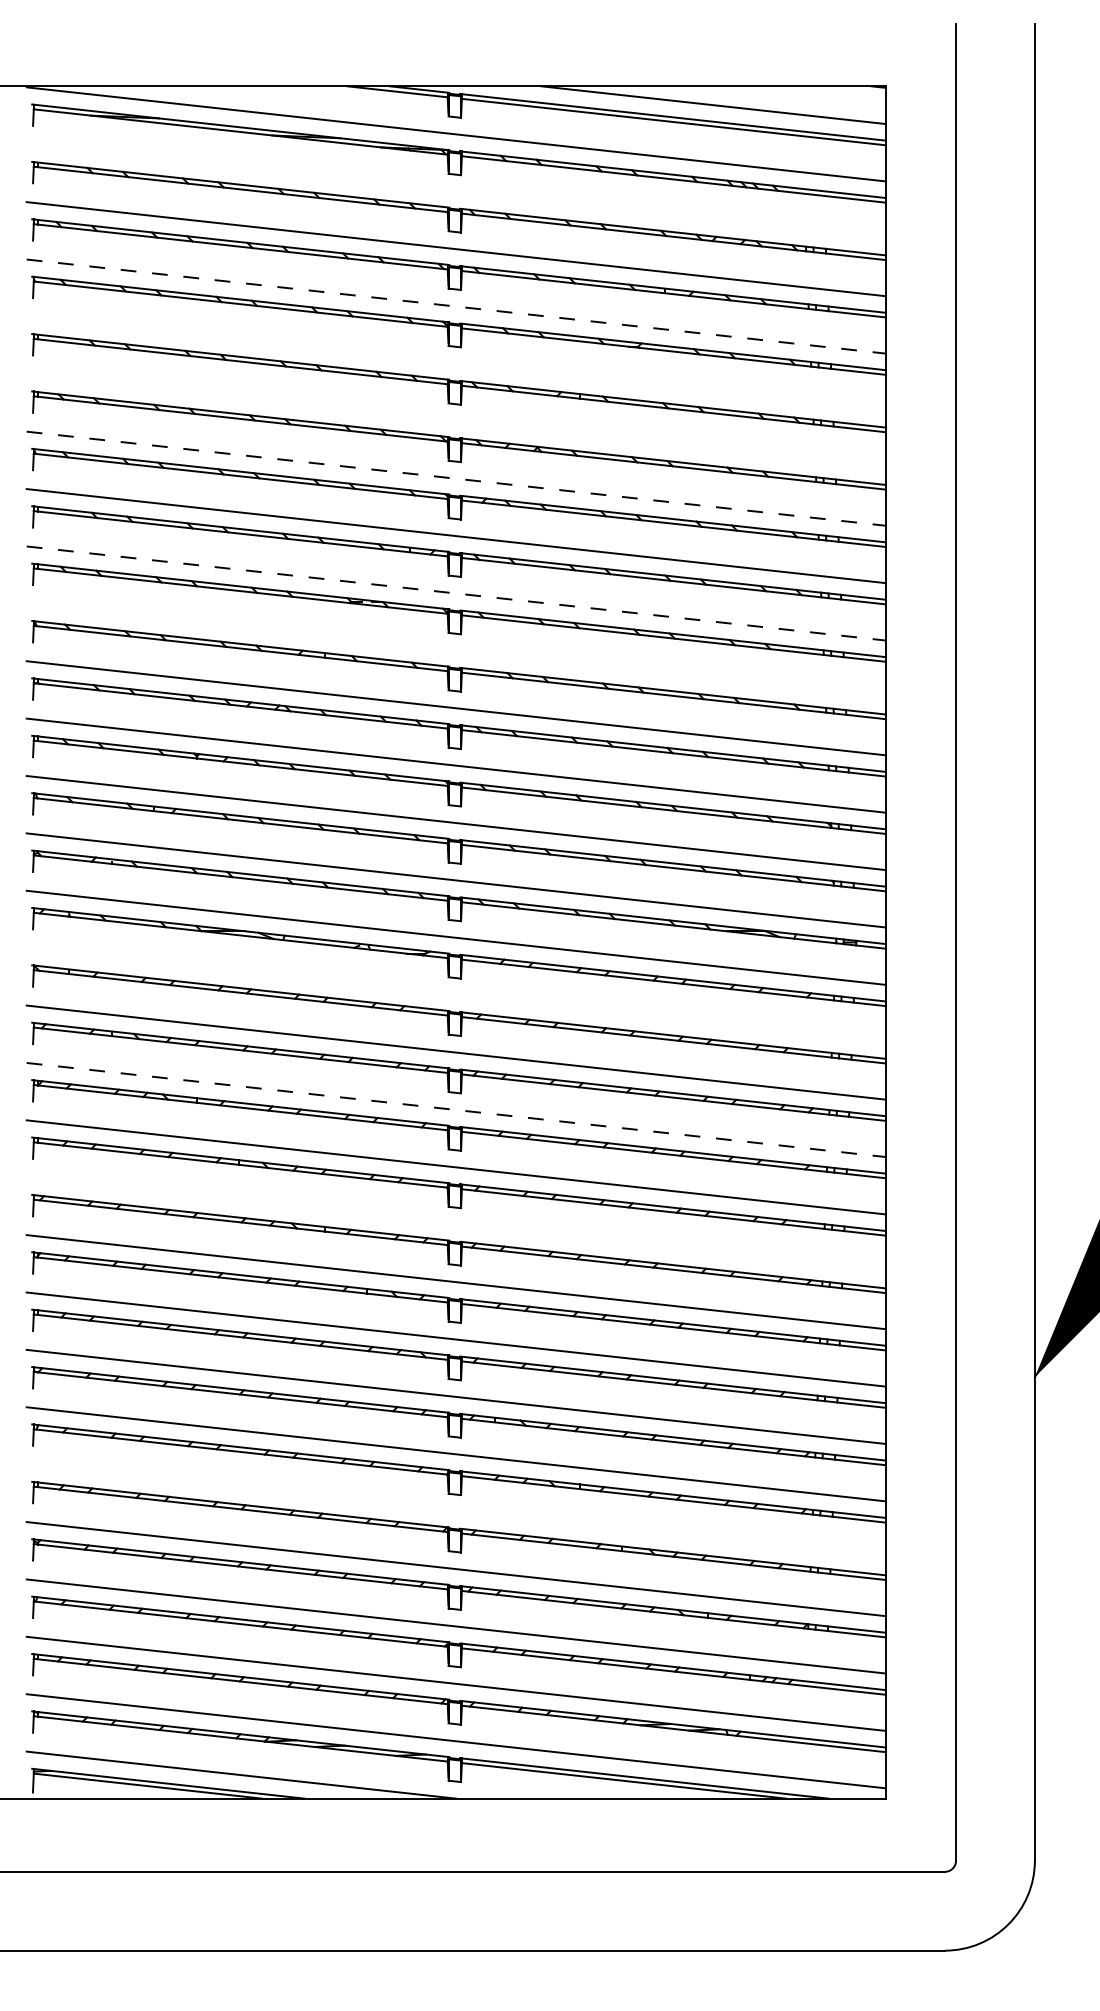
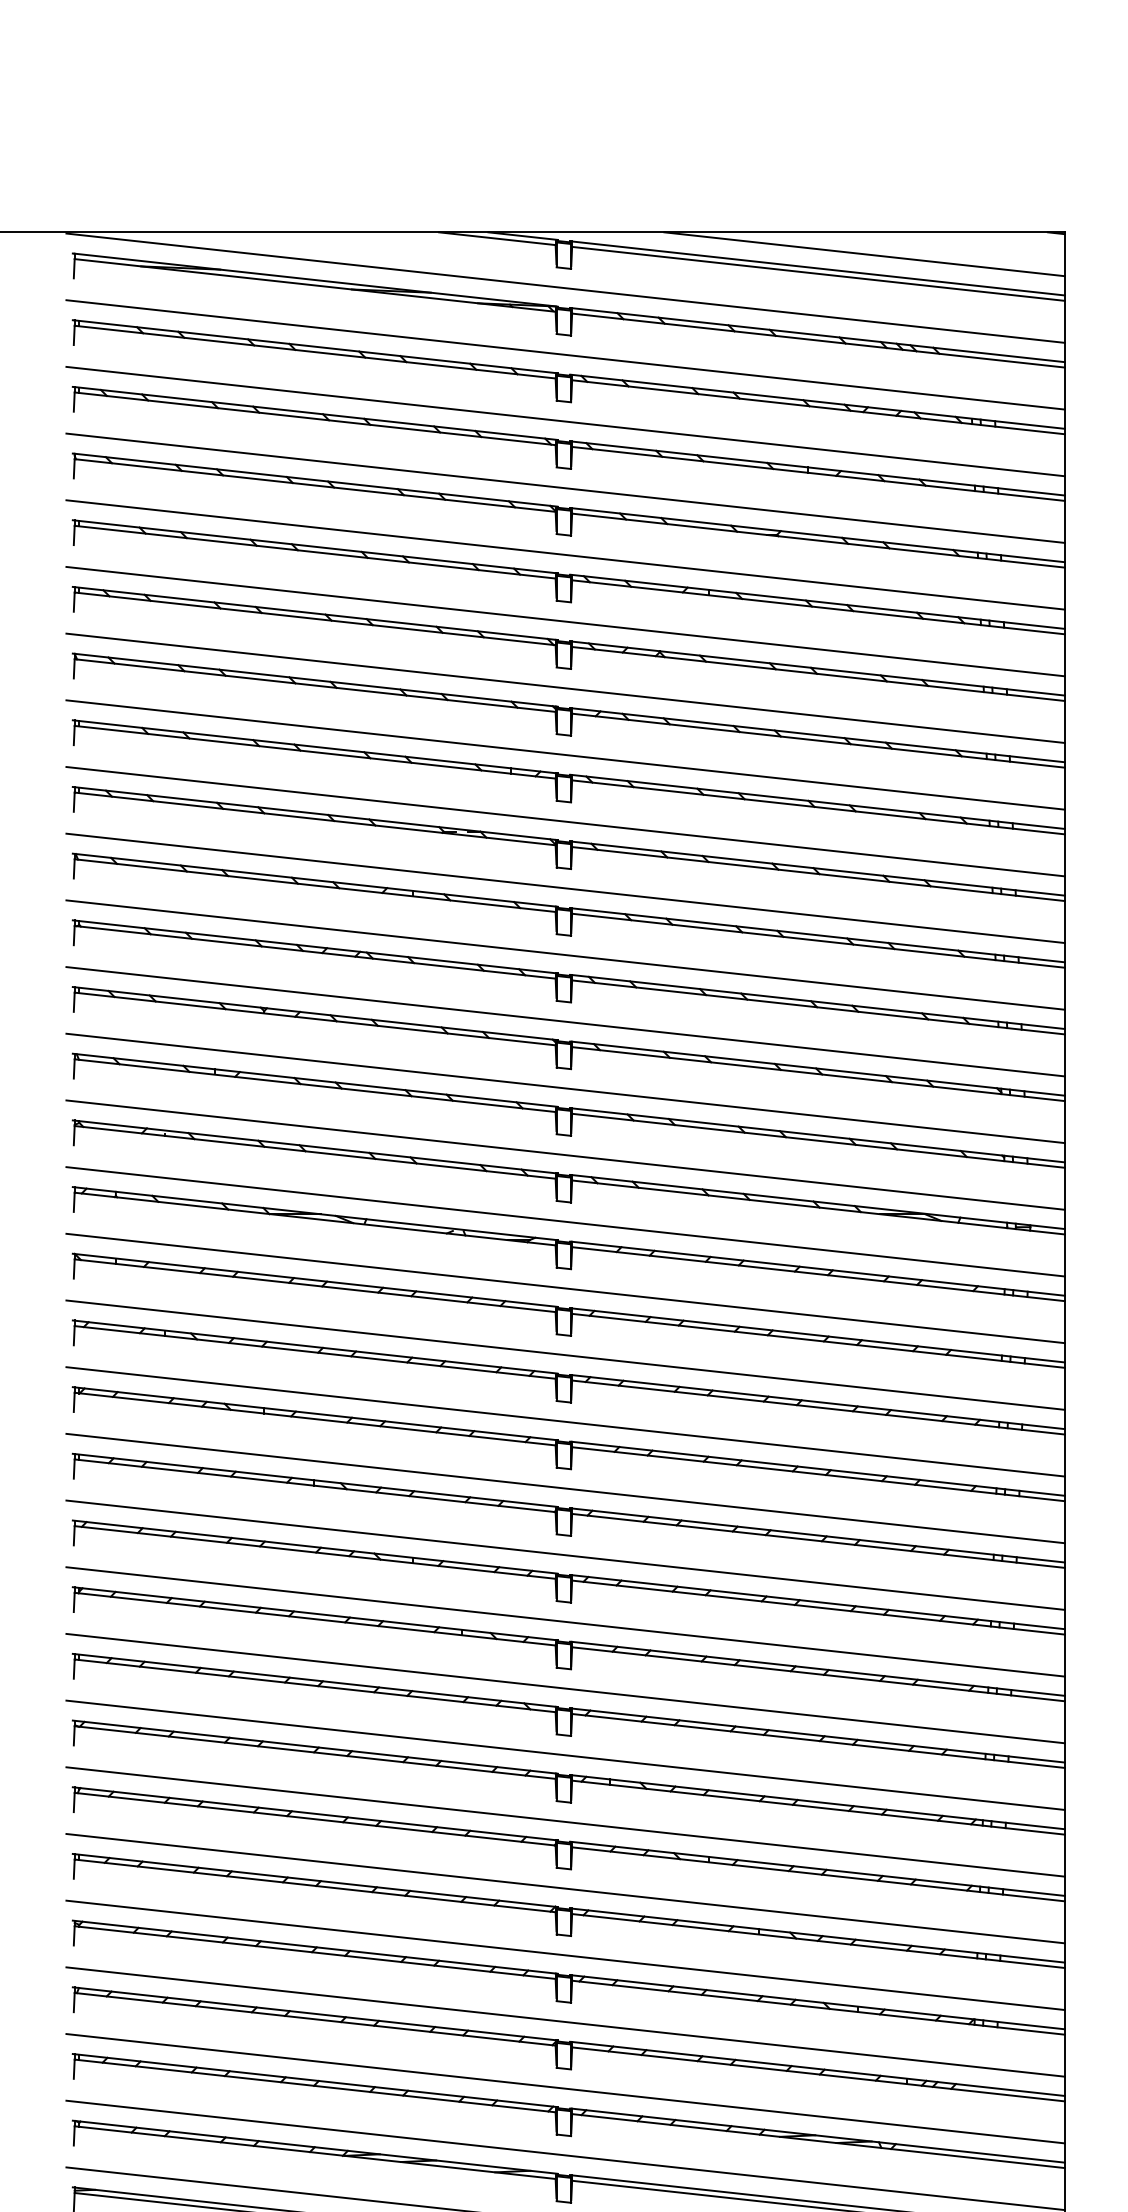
line: (455, 191) -> (564, 354), added
line: (456, 306) -> (565, 488), dashed -> solid
line: (455, 363) -> (564, 554), added
line: (455, 421) -> (564, 621), added
line: (456, 478) -> (565, 688), dashed -> solid
line: (456, 593) -> (565, 821), dashed -> solid
line: (455, 650) -> (564, 887), added
line: (455, 995) -> (564, 1288), added
line: (456, 1110) -> (565, 1422), dashed -> solid
line: (455, 1224) -> (564, 1554), added
line: (455, 1511) -> (564, 1888), added

